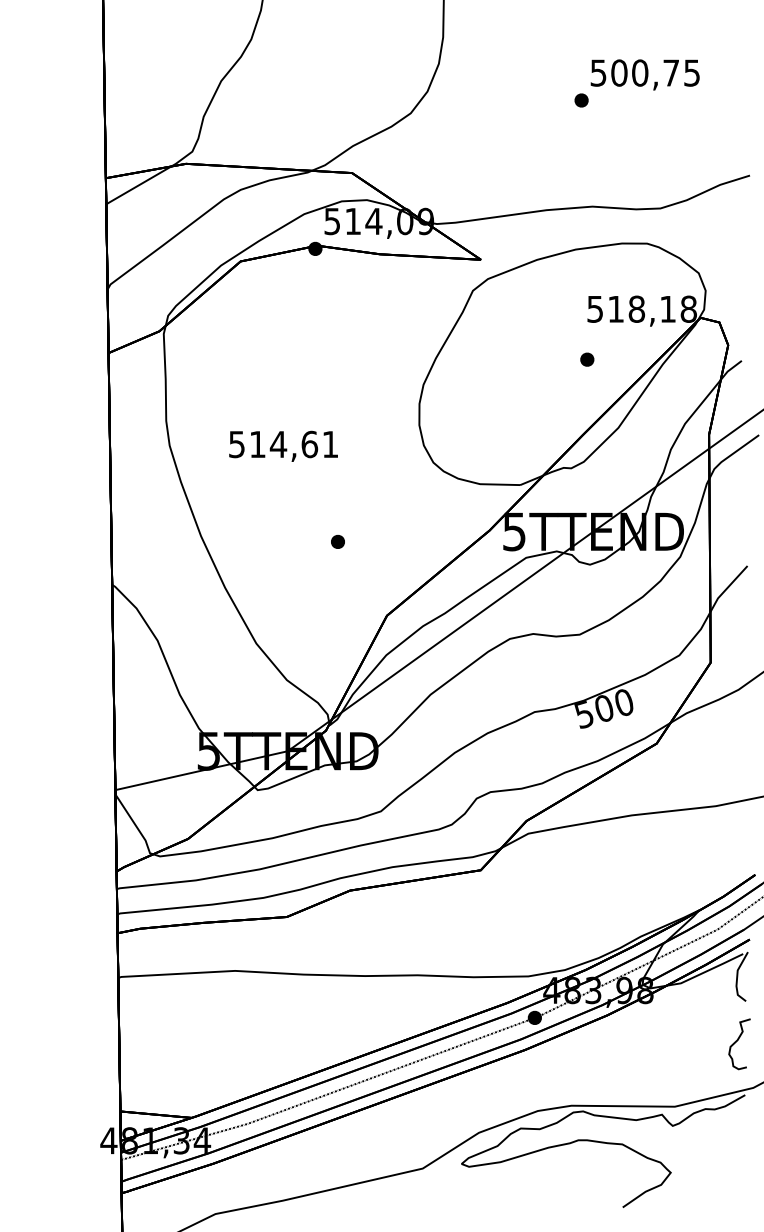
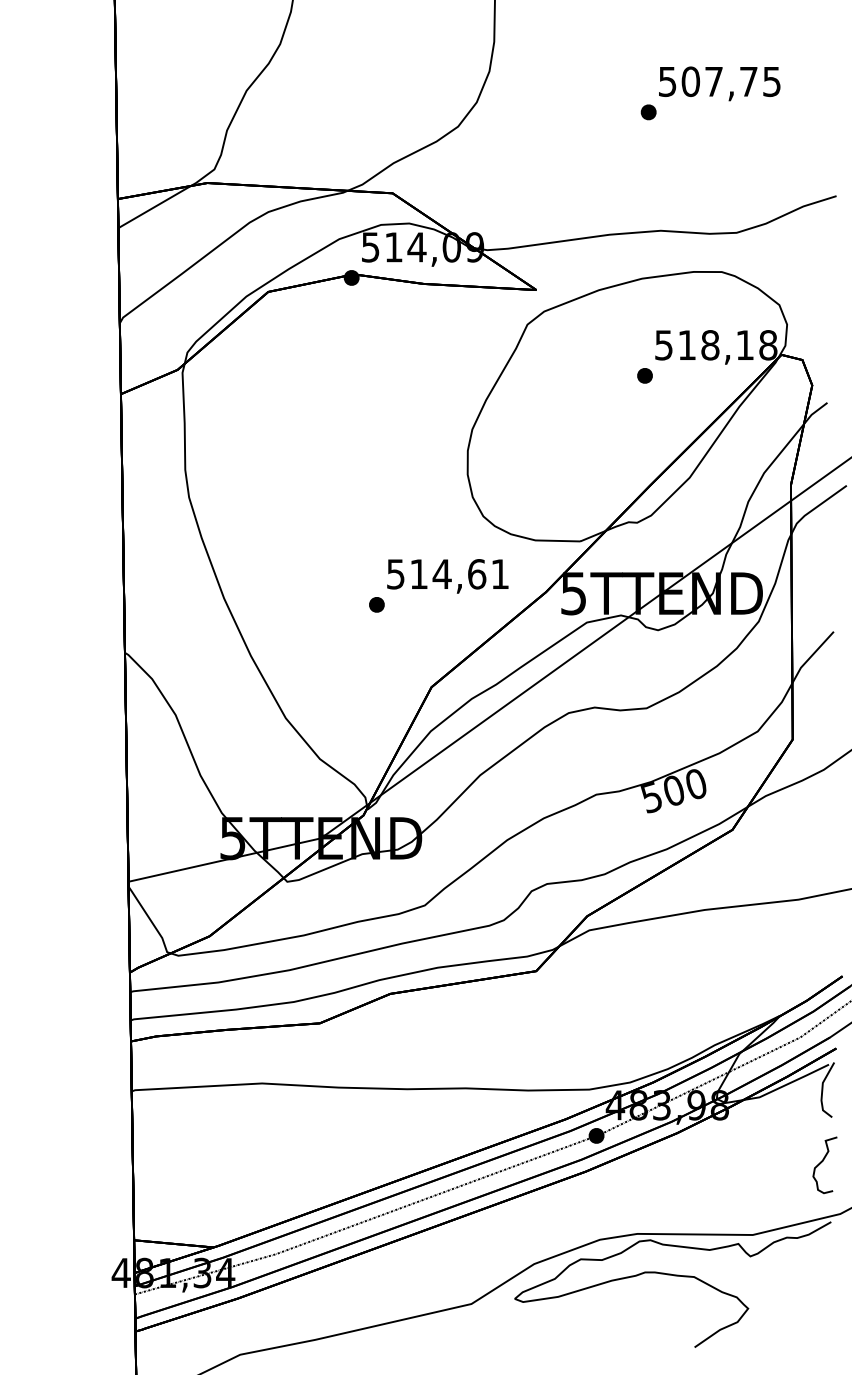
text: (640, 72) -> (714, 81), 500,75 -> 507,75
part: (587, 359) -> (645, 375), moved
text: (283, 445) -> (447, 575), moved

